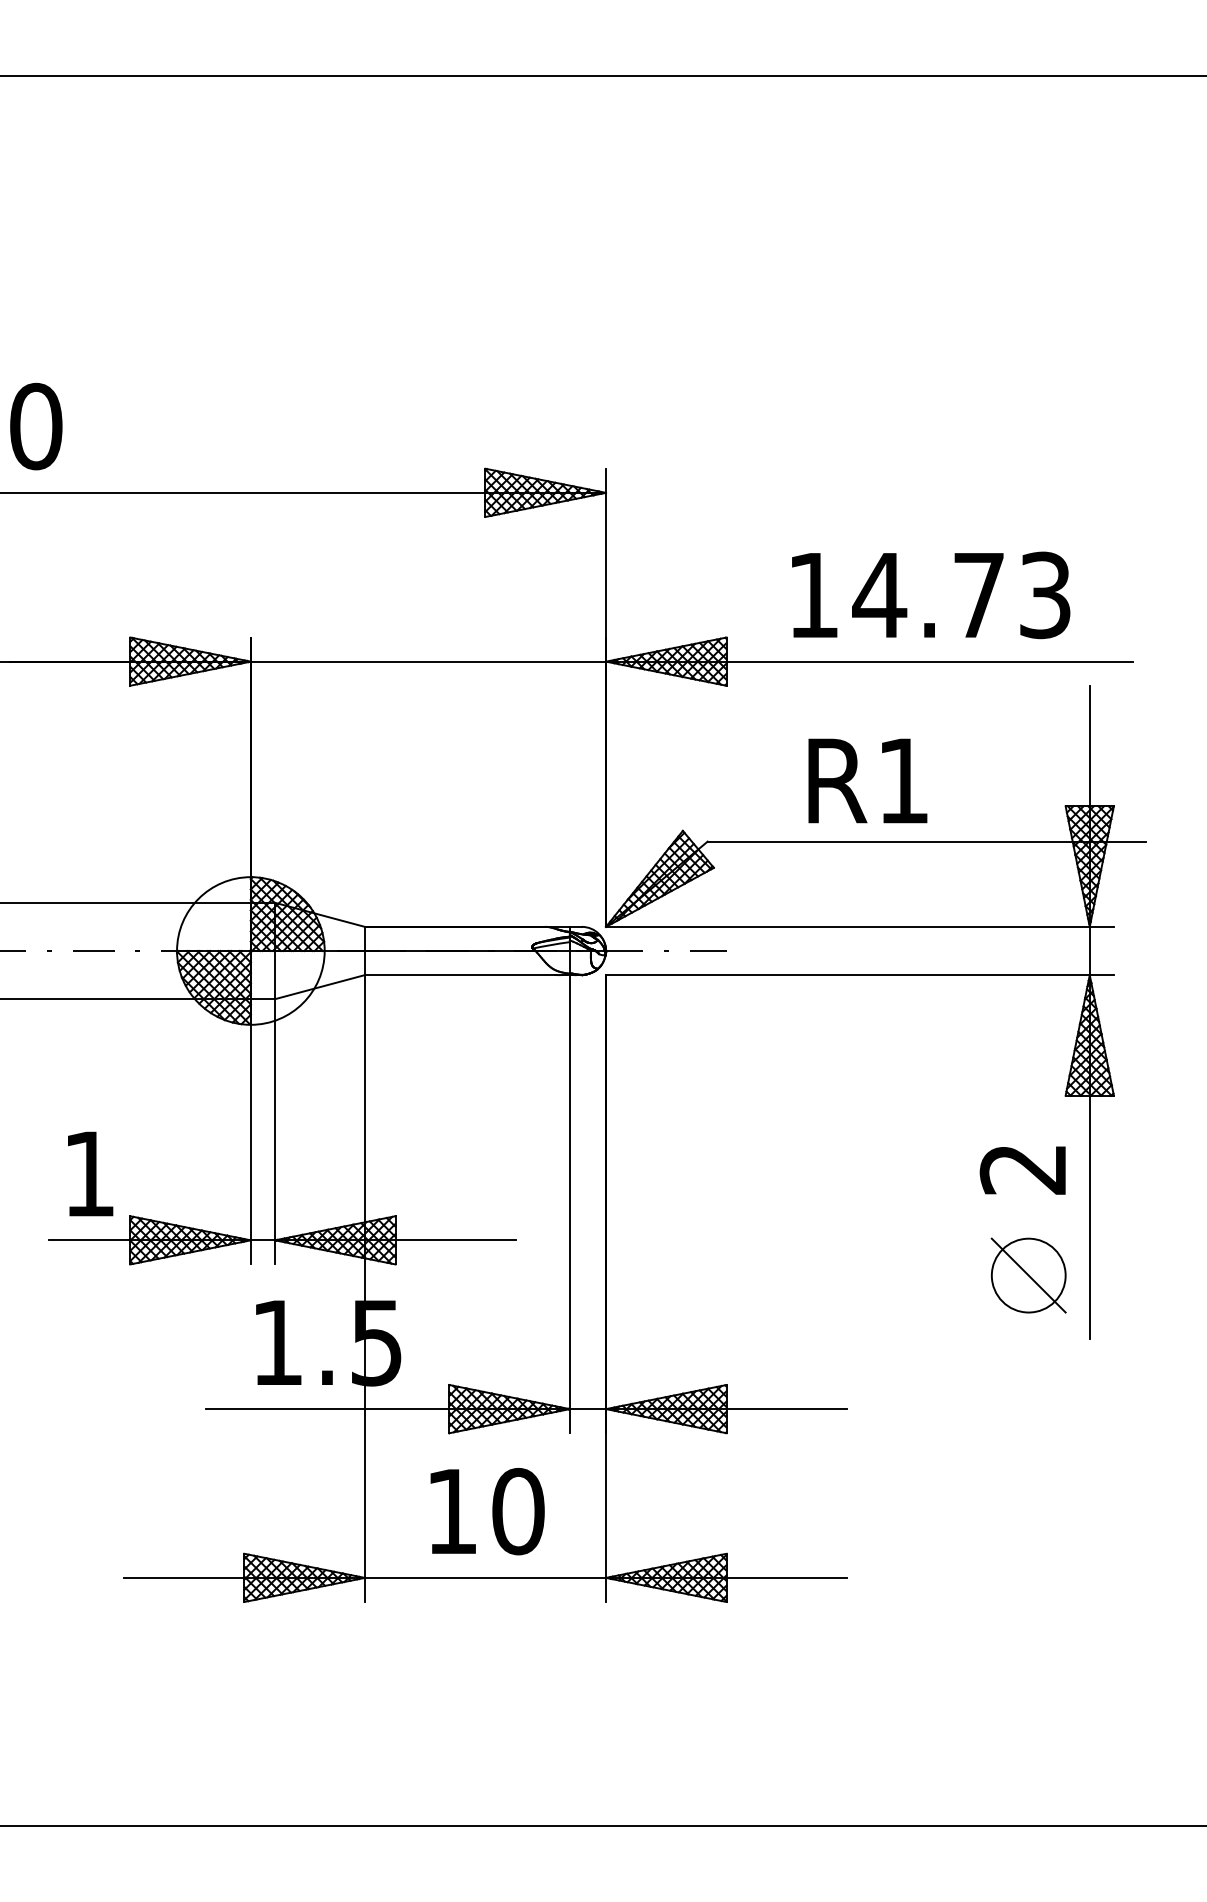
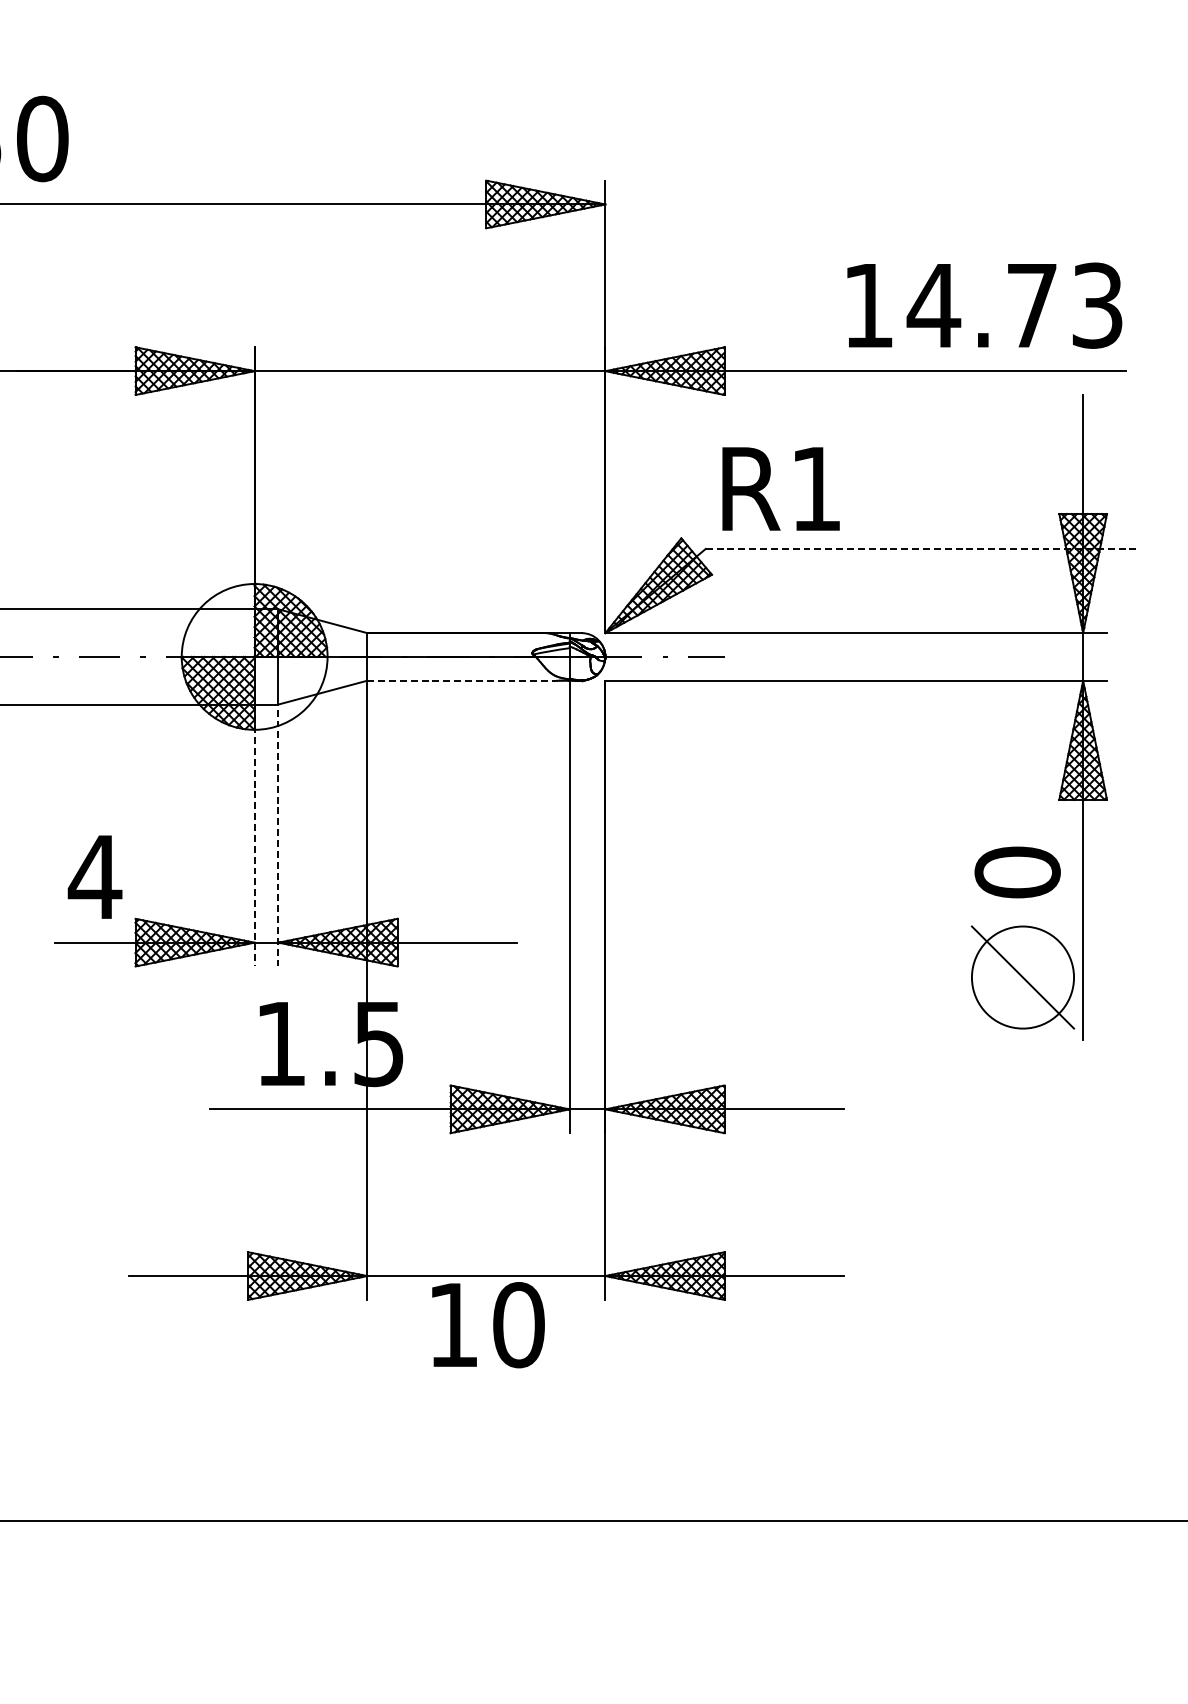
text: (931, 595) -> (985, 305), moved
text: (867, 780) -> (780, 488), moved
line: (927, 841) -> (922, 548), solid -> dashed
line: (460, 975) -> (461, 681), solid -> dashed
line: (250, 1131) -> (254, 835), solid -> dashed
line: (274, 1131) -> (278, 835), solid -> dashed
text: (1023, 1169) -> (1017, 872), 2 -> 0
text: (88, 1173) -> (94, 876), 1 -> 4
part: (1028, 1275) -> (1022, 977), size x1.4
text: (487, 1511) -> (488, 1325), moved

